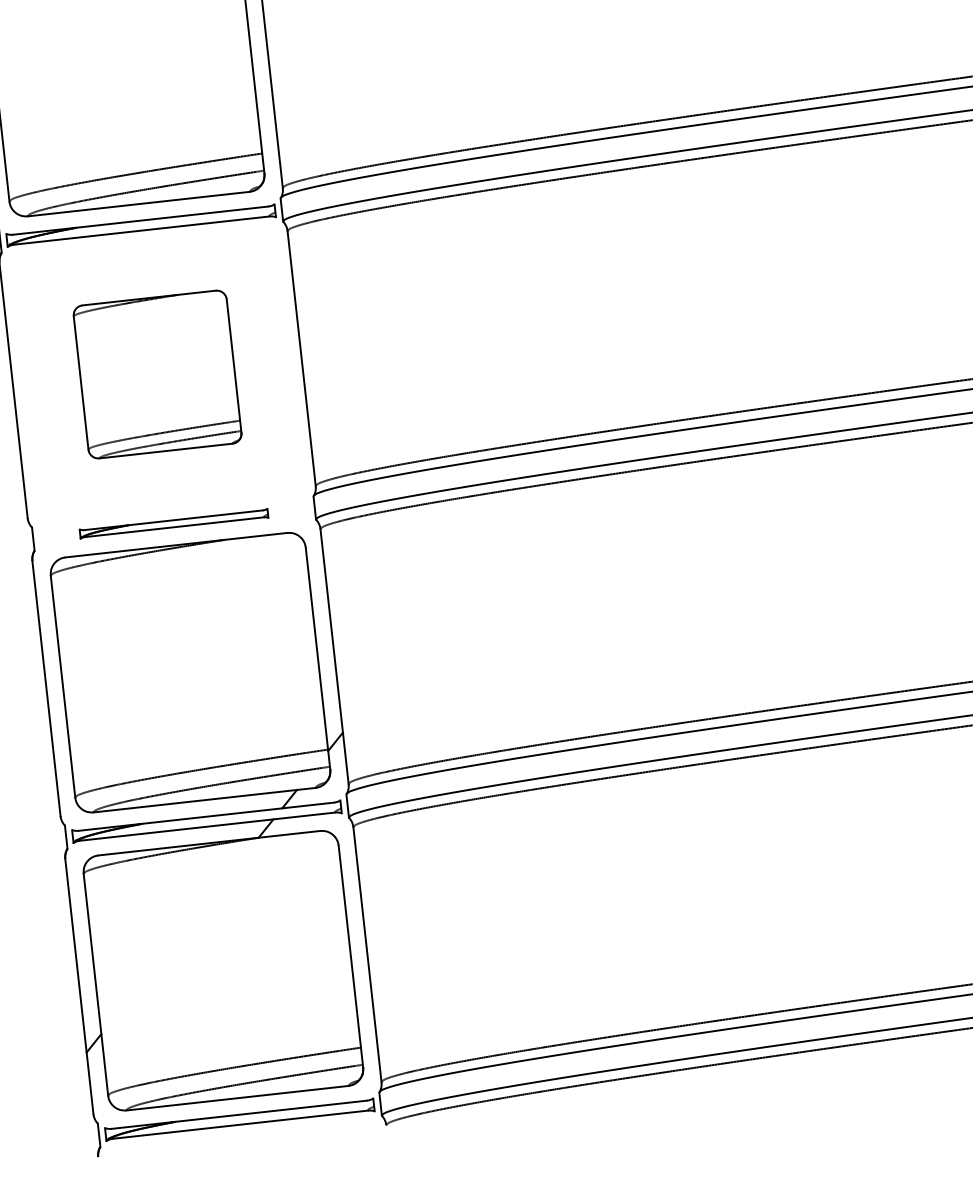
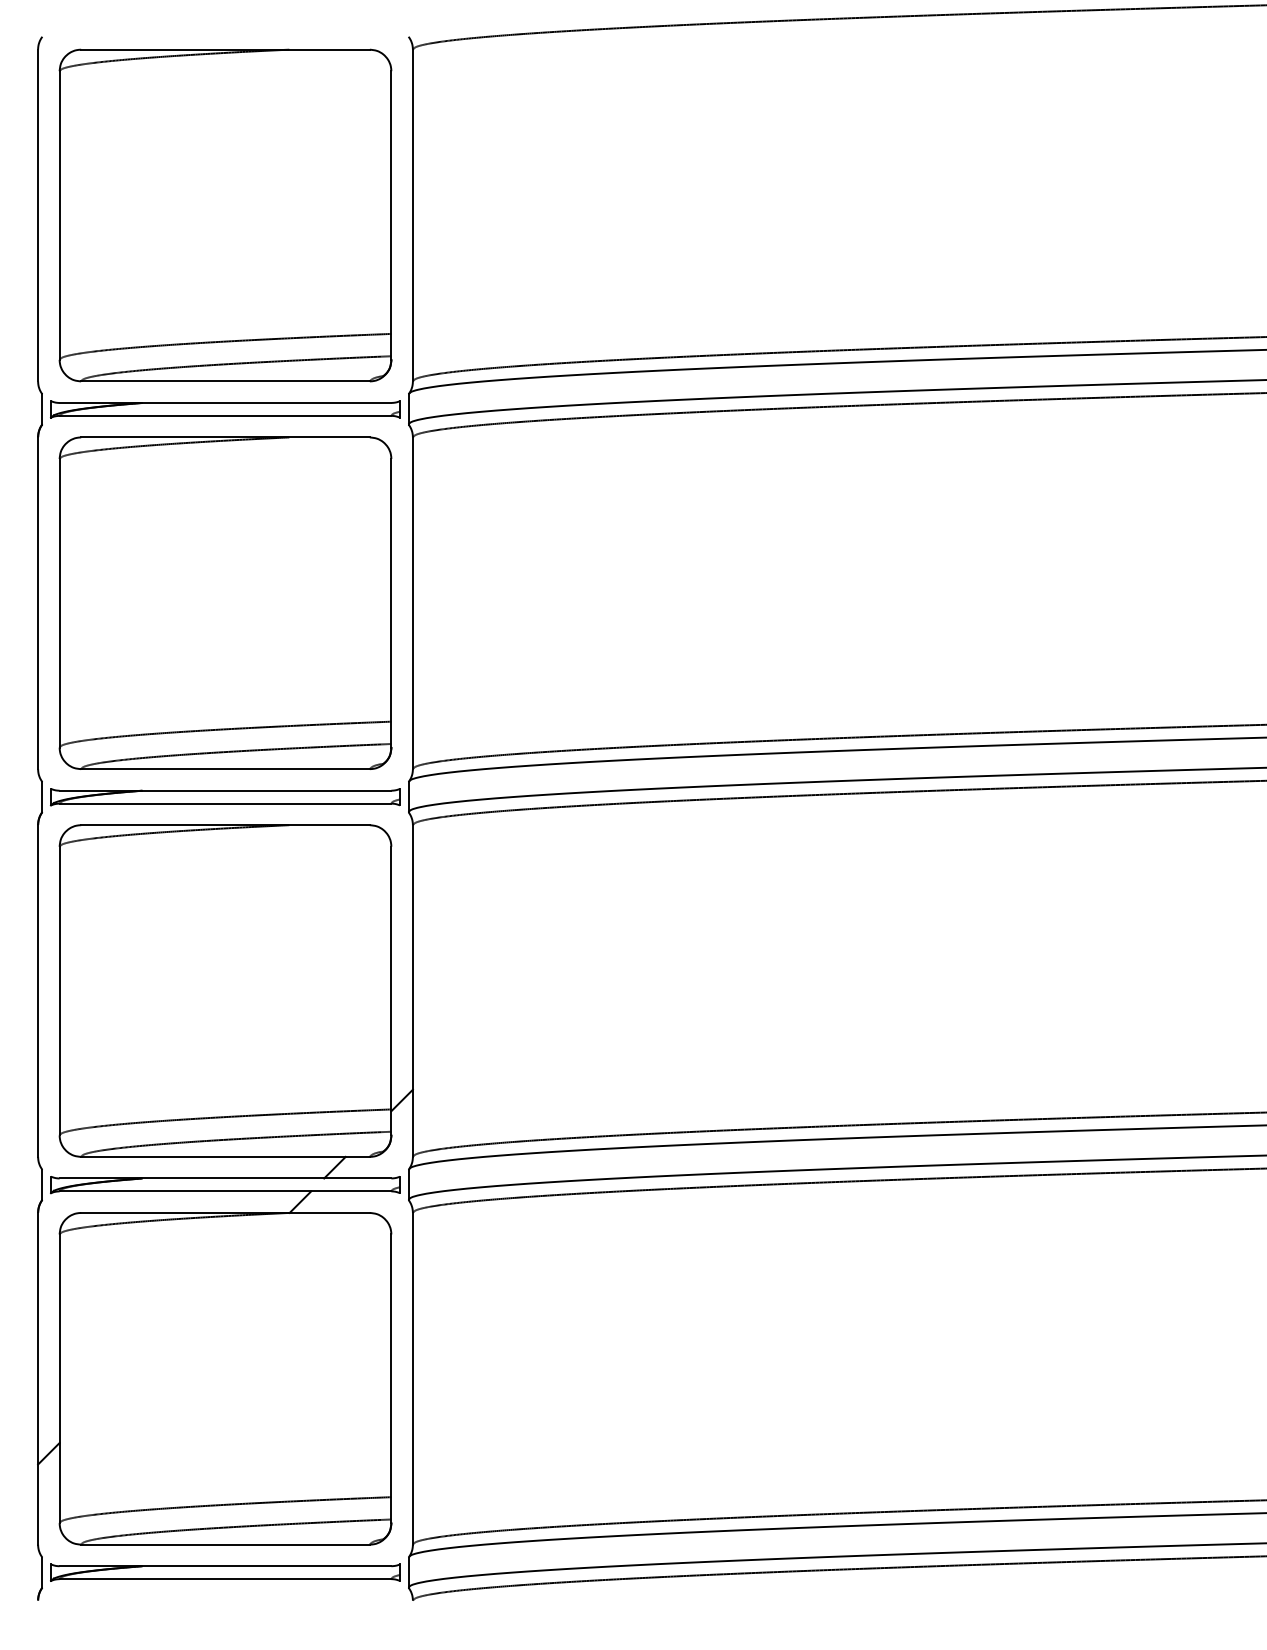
part: (157, 374) -> (225, 602), size x1.67
part: (174, 523) -> (225, 797), size x1.43

